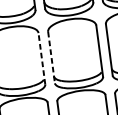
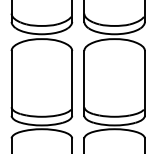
line: (51, 57) -> (84, 83), dashed -> solid
line: (42, 58) -> (72, 82), dashed -> solid

